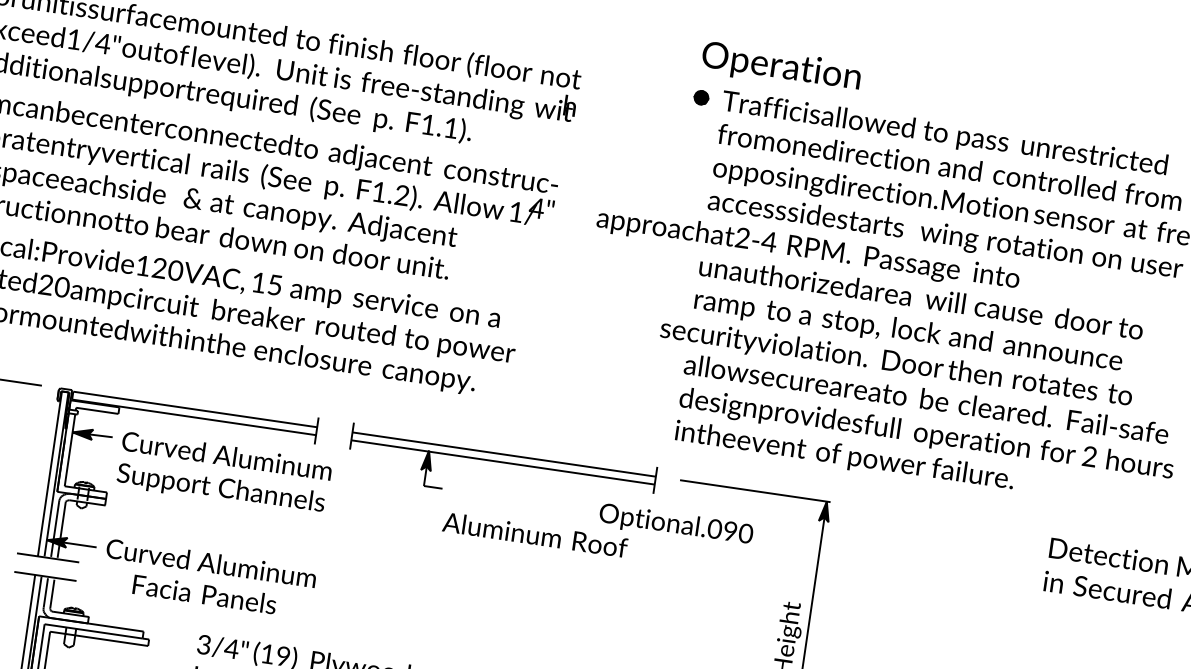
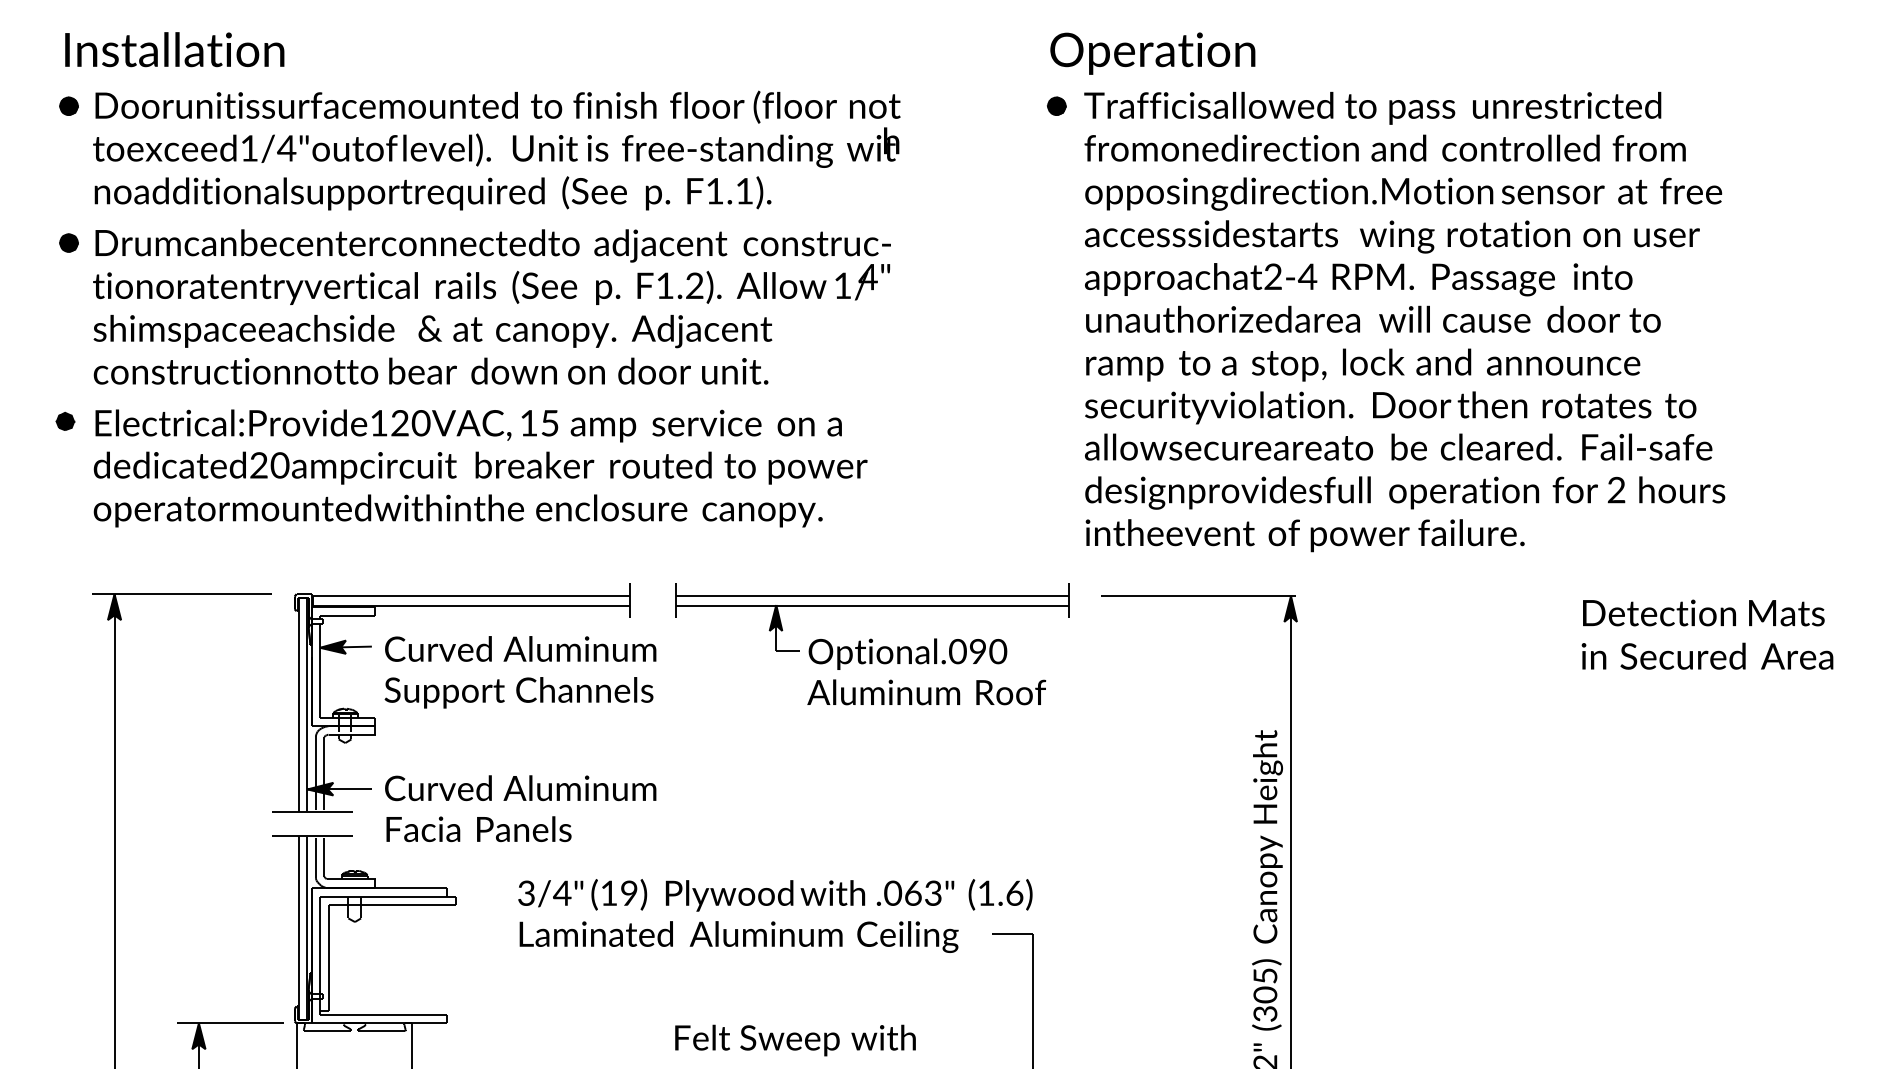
text: (808, 249) -> (1358, 279), moved
text: (896, 363) -> (1390, 407), moved
text: (675, 524) -> (907, 653), moved
text: (204, 594) -> (478, 829), moved

